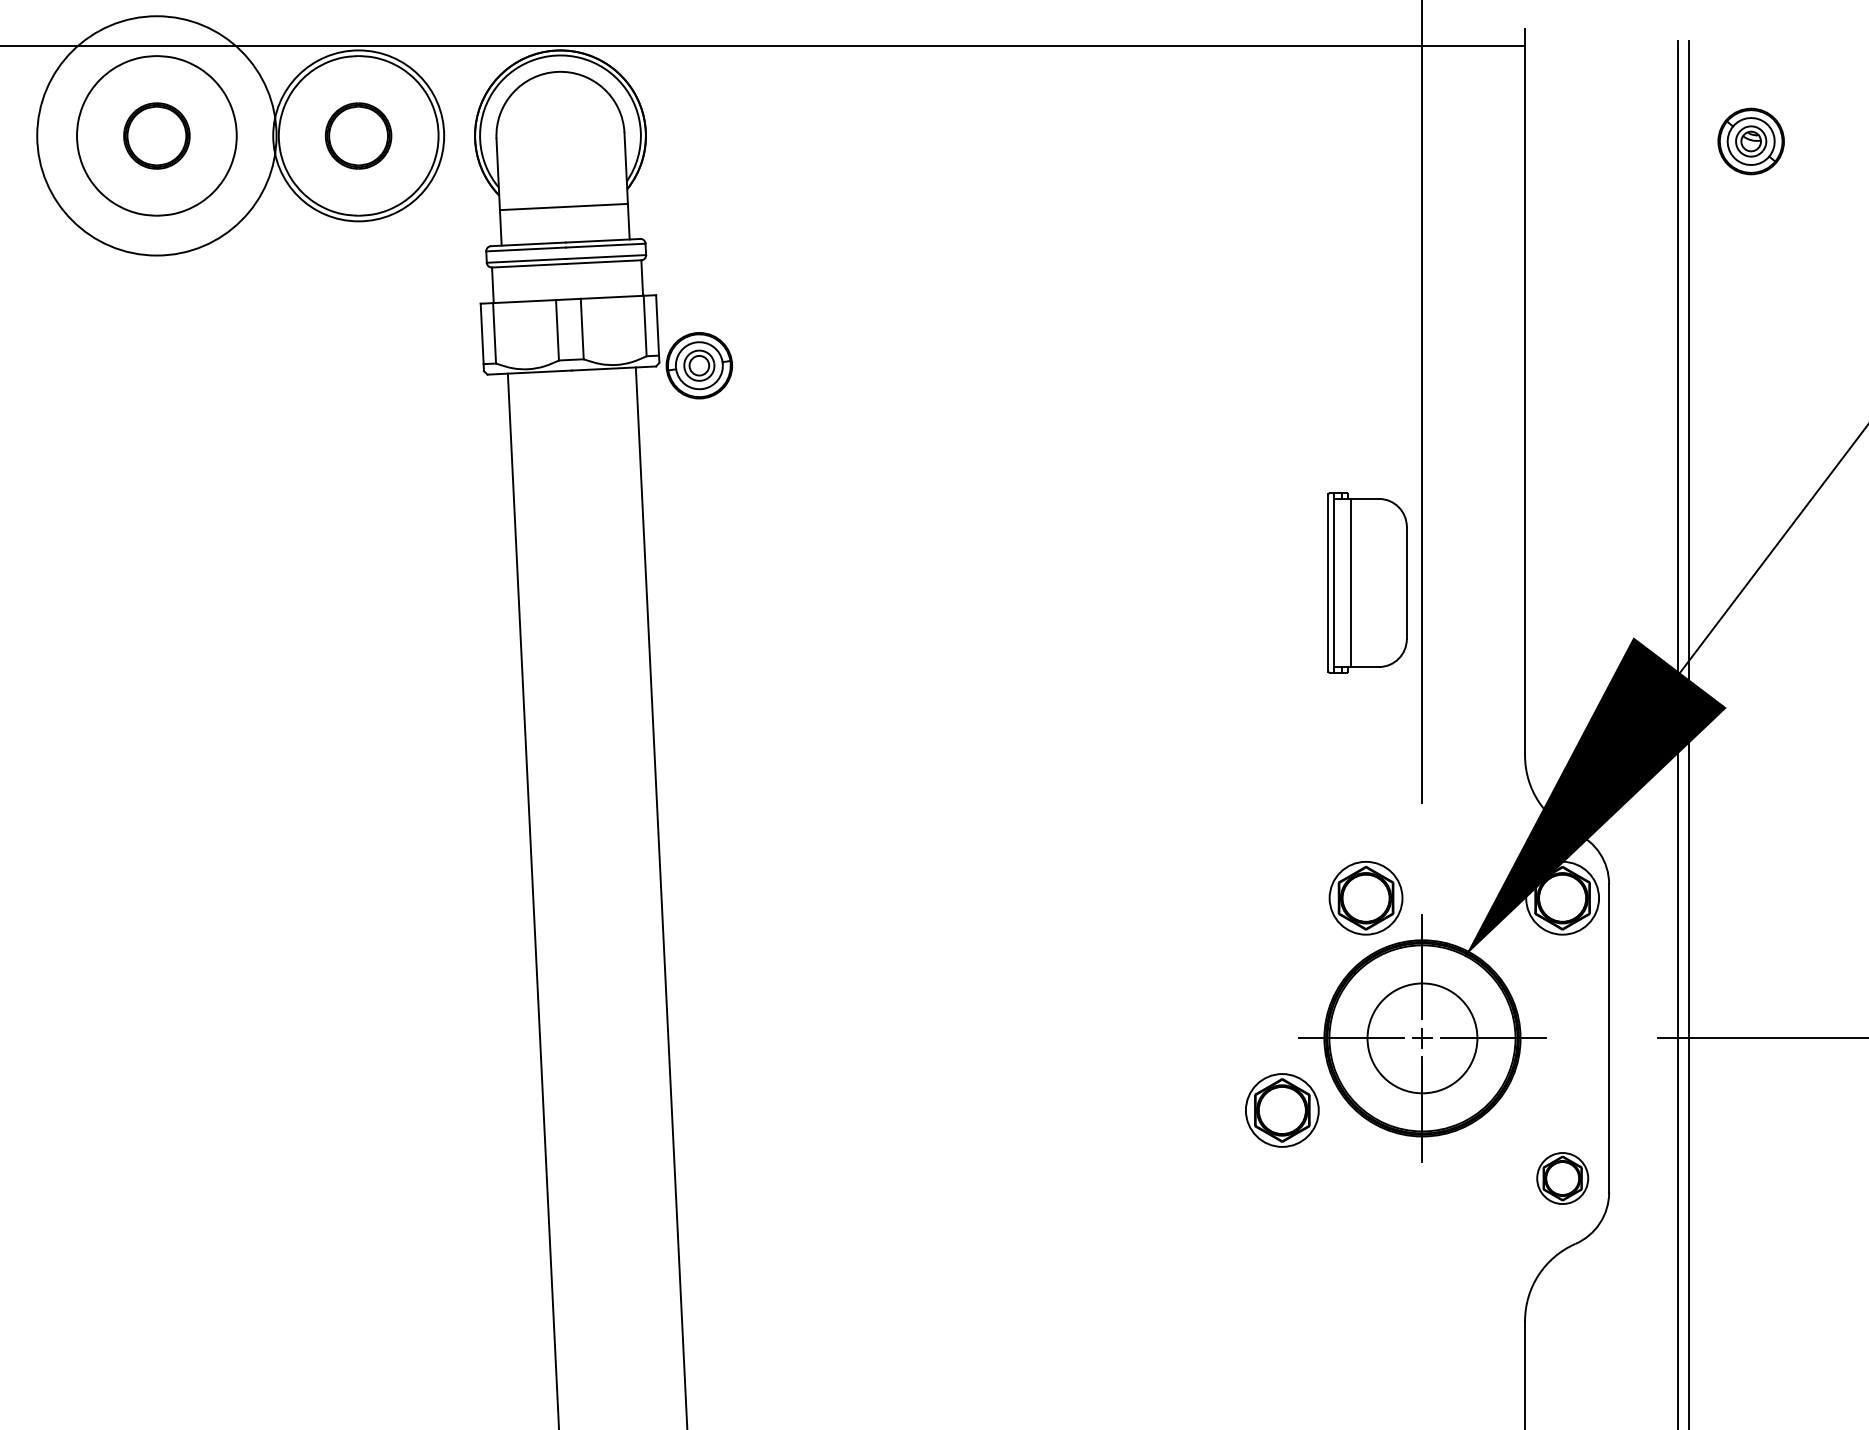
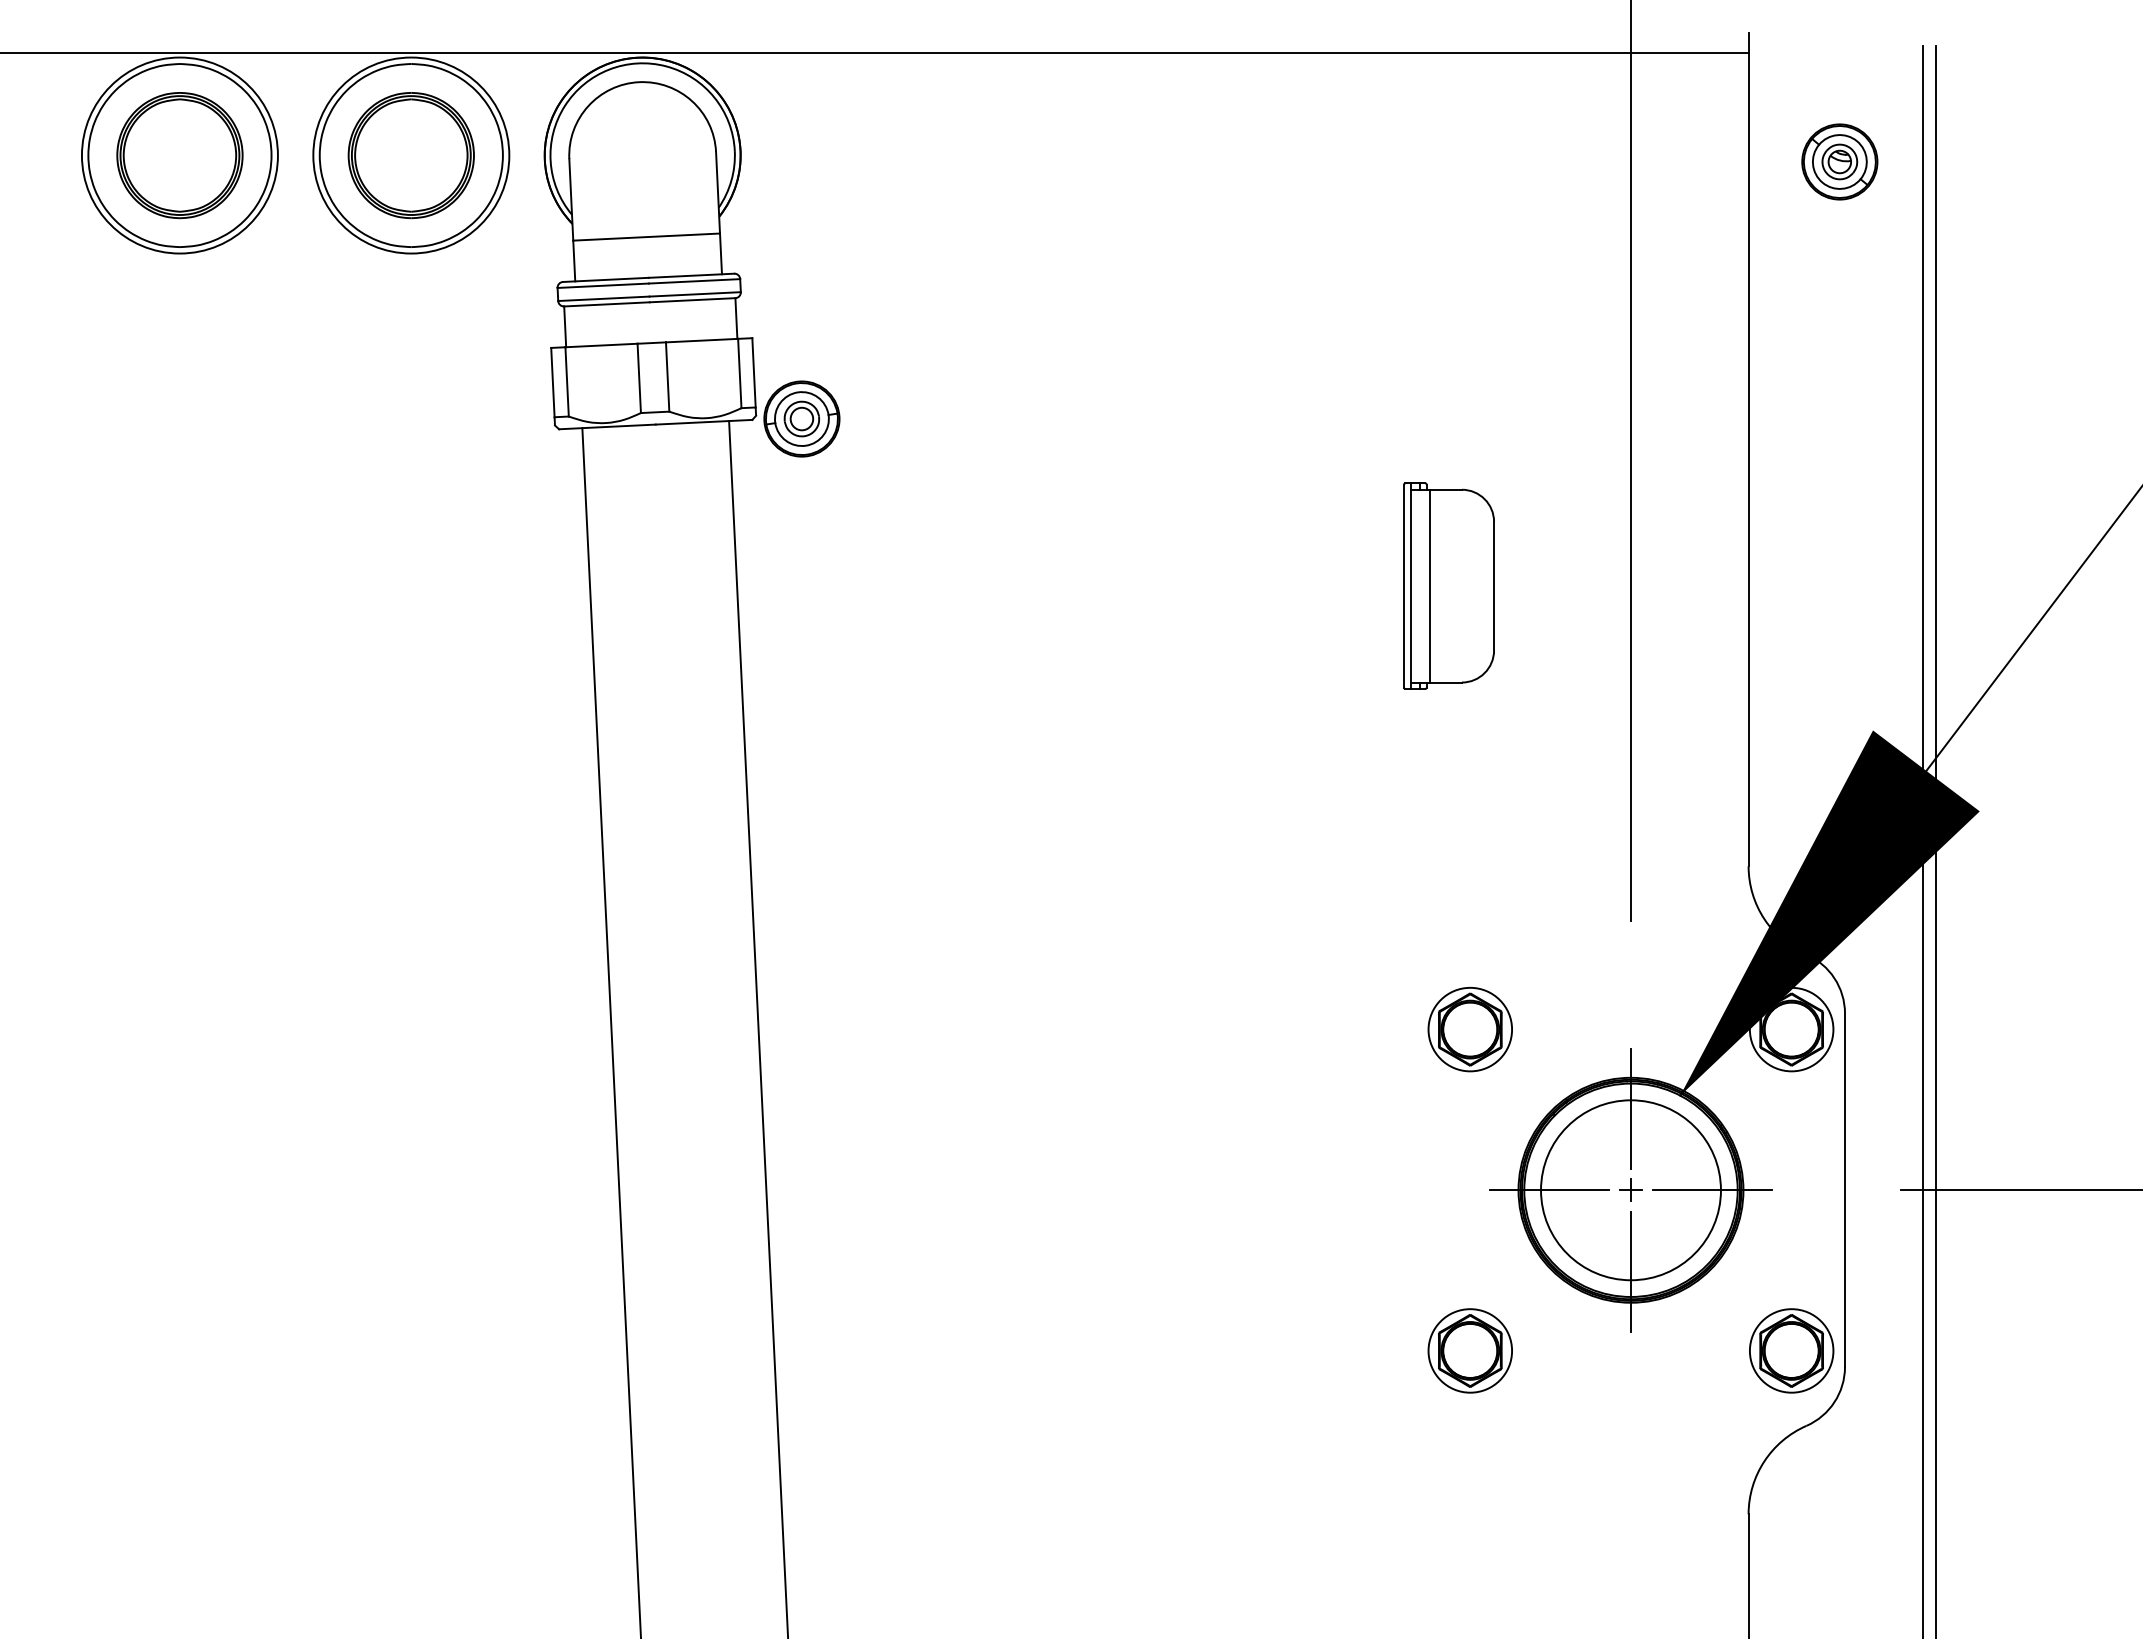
circle: (156, 135) -> (179, 155), size x0.71
part: (156, 135) -> (179, 155), size x1.67
part: (357, 135) -> (410, 155), size x1.67
part: (1750, 141) -> (1839, 161), moved
part: (1367, 582) -> (1448, 585), moved
part: (1365, 898) -> (1469, 1029), moved
circle: (1422, 1038) -> (1630, 1190), size x1.43
part: (1281, 1110) -> (1469, 1350), moved
part: (1562, 1178) -> (1791, 1350), size x1.43

